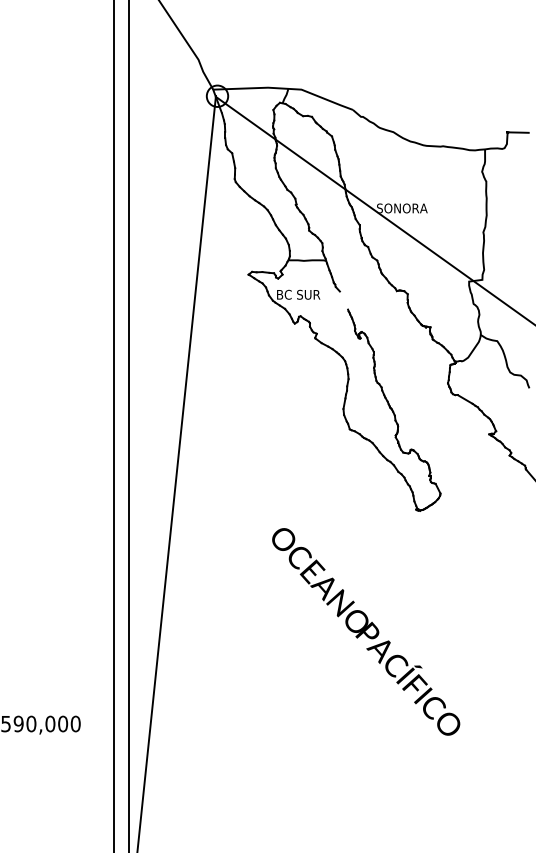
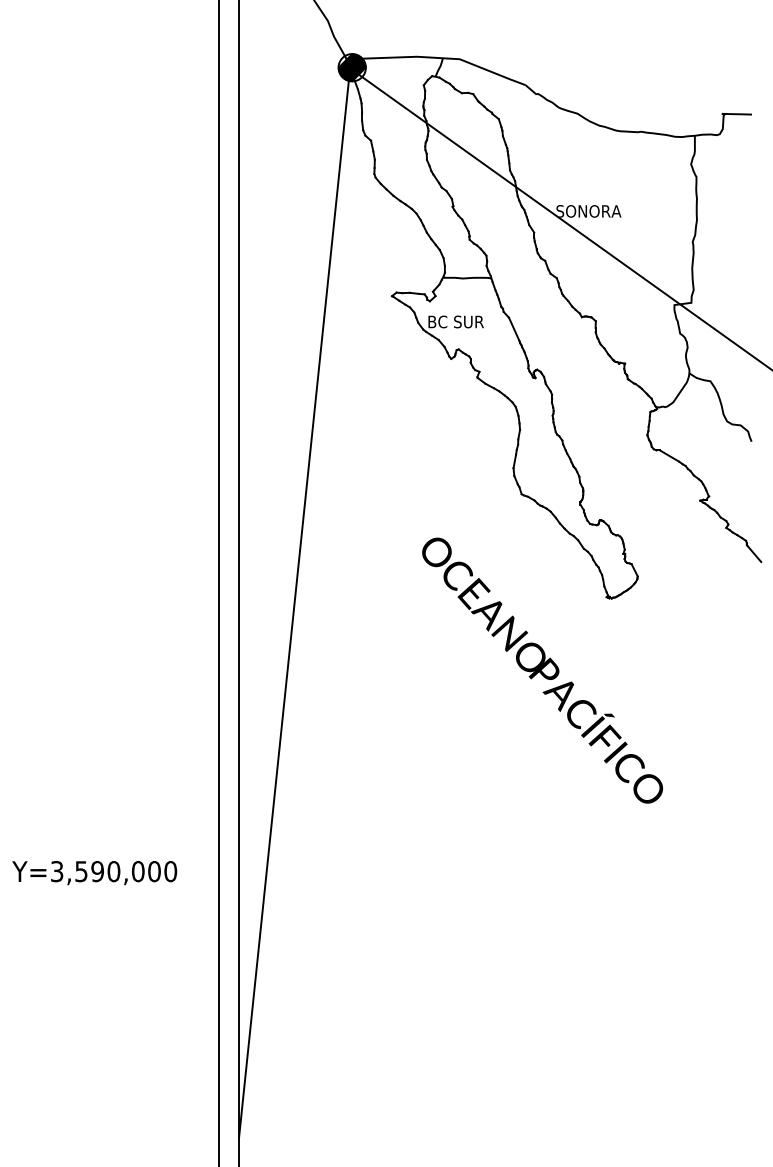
hatch: (216, 96) -> (351, 67), added
line: (344, 299) -> (514, 328), added
text: (366, 631) -> (542, 670), moved

